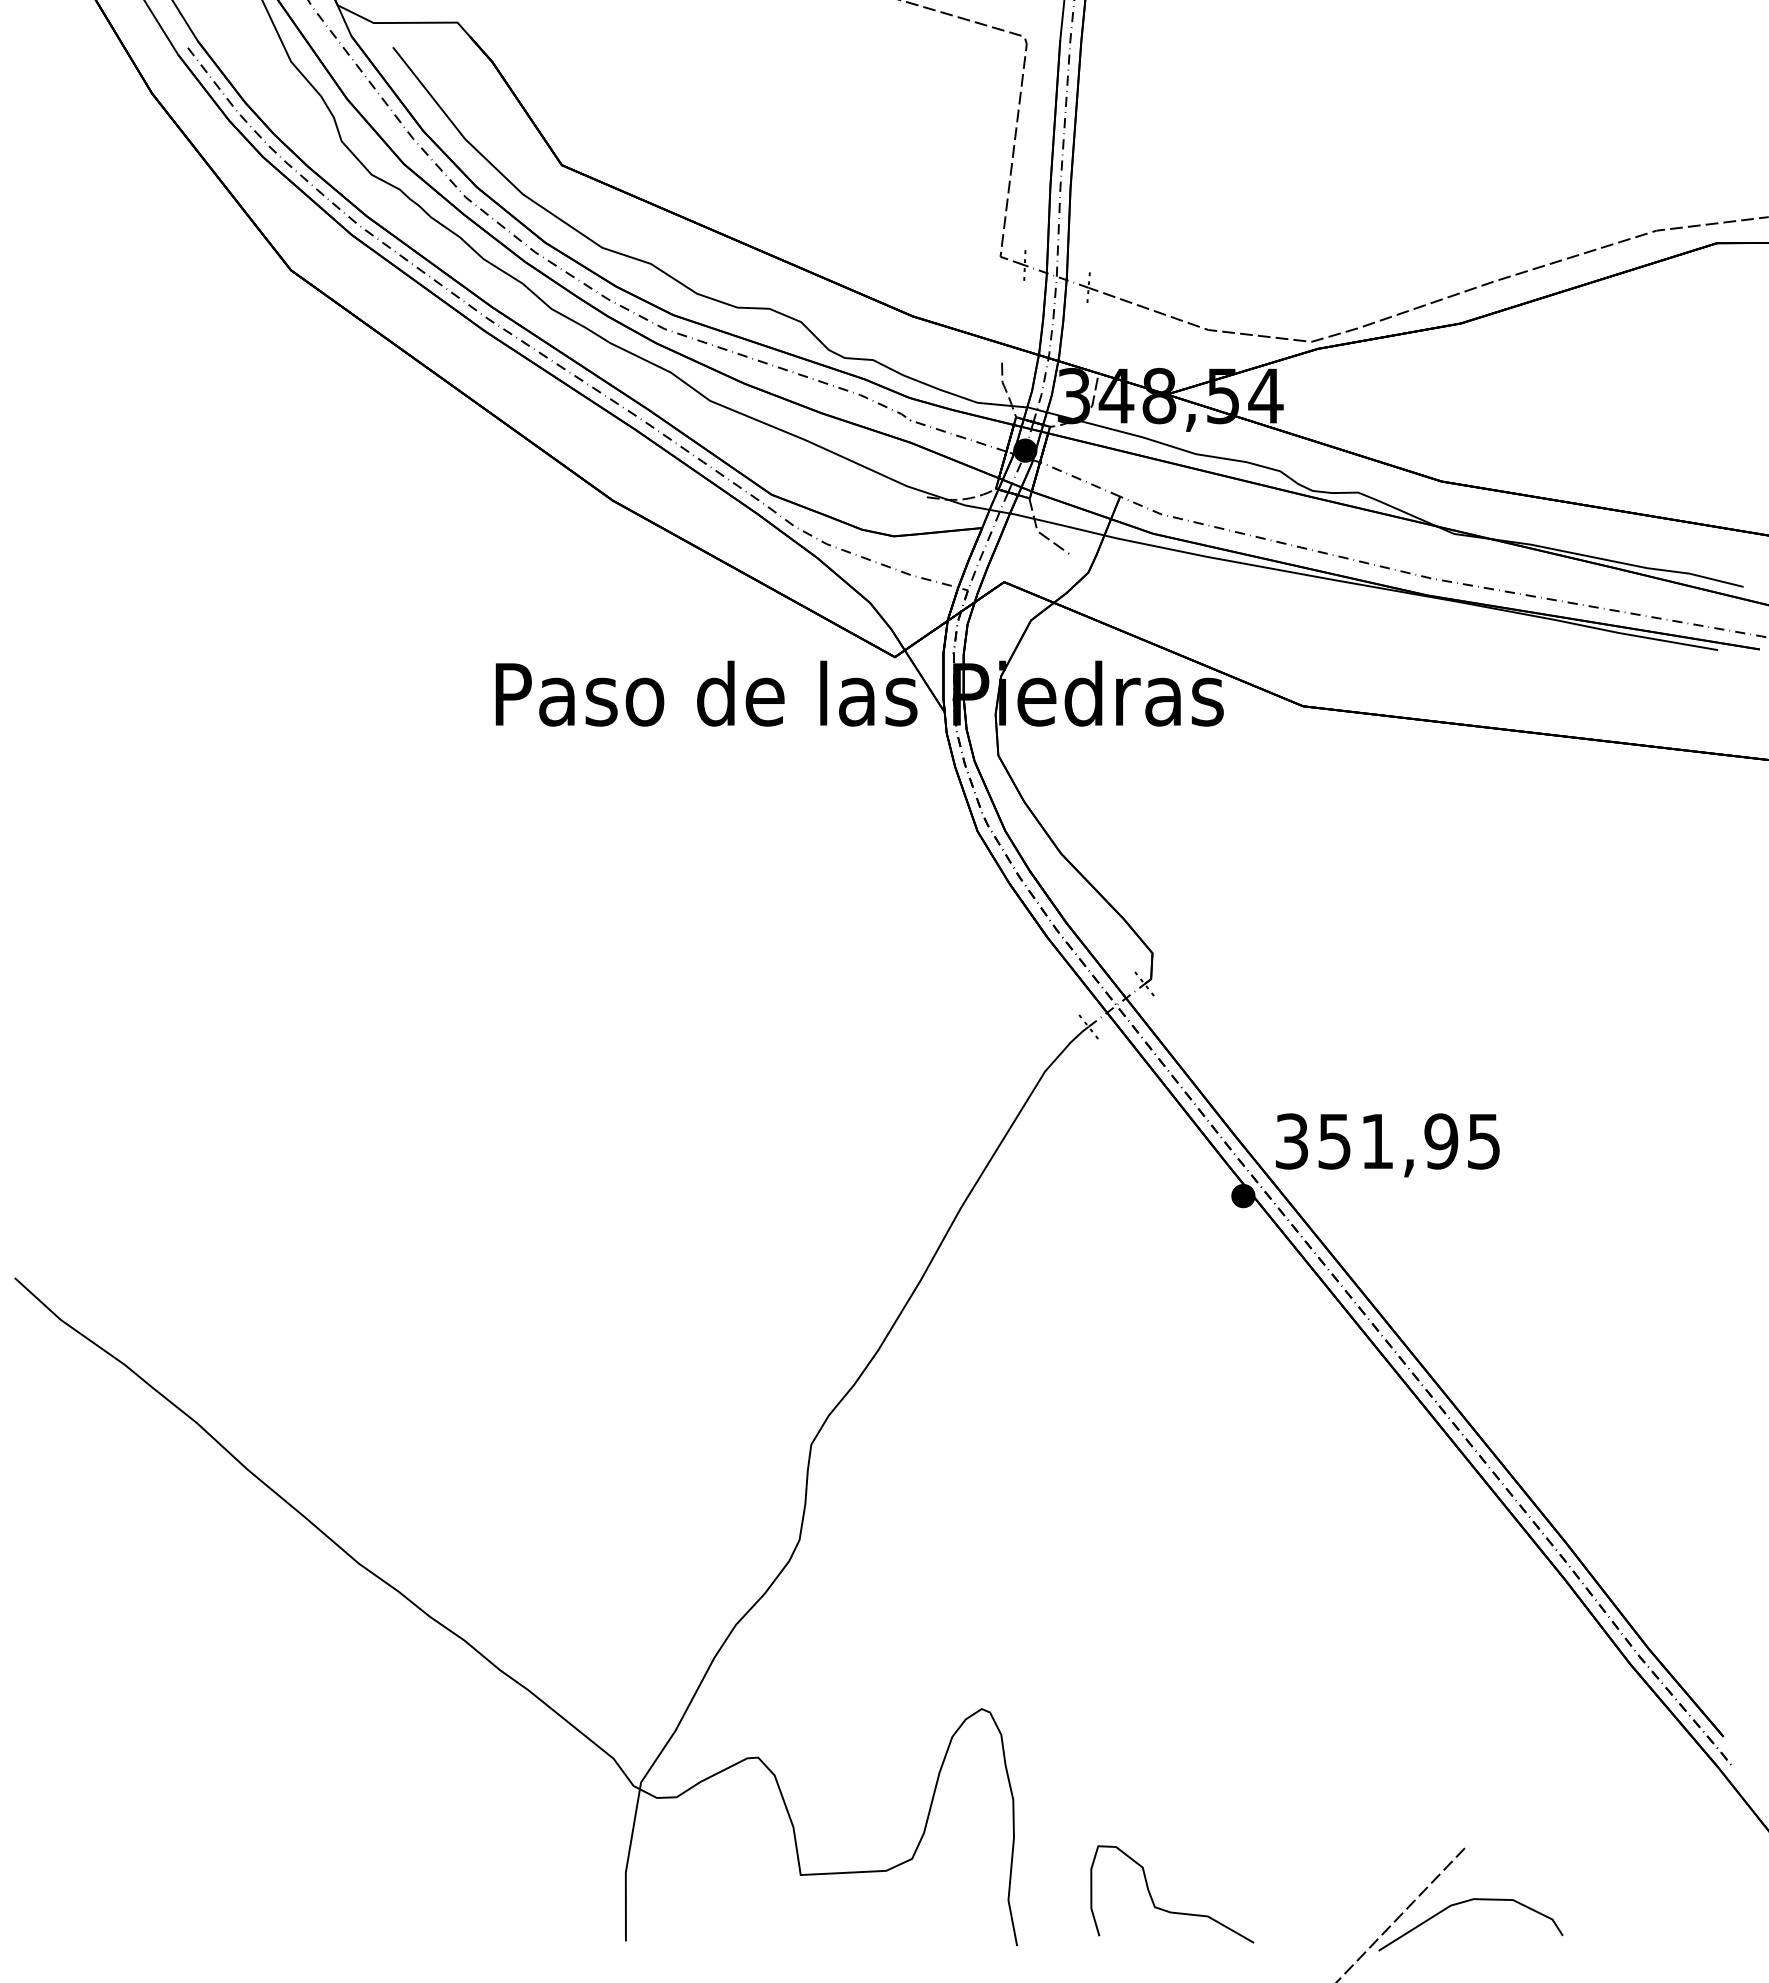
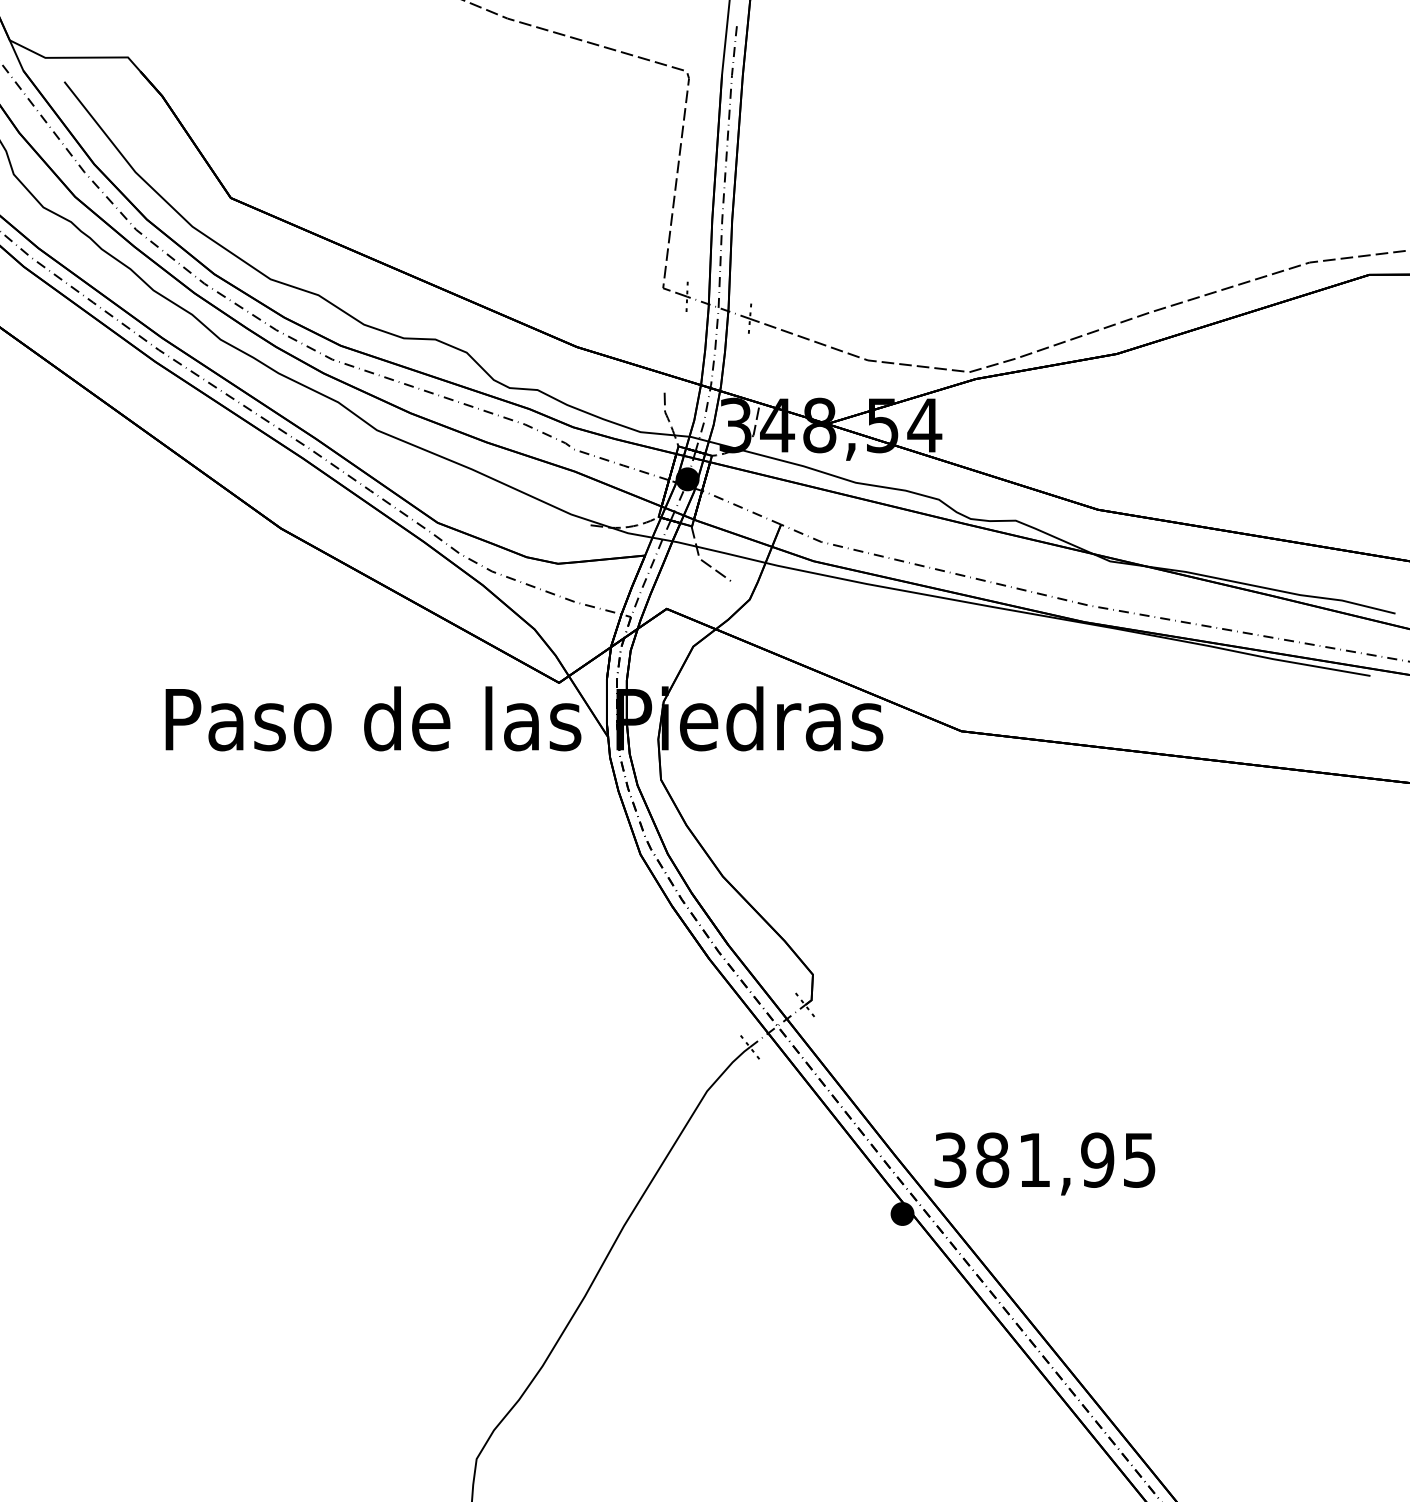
text: (1334, 1141) -> (992, 1160), 351,95 -> 381,95

